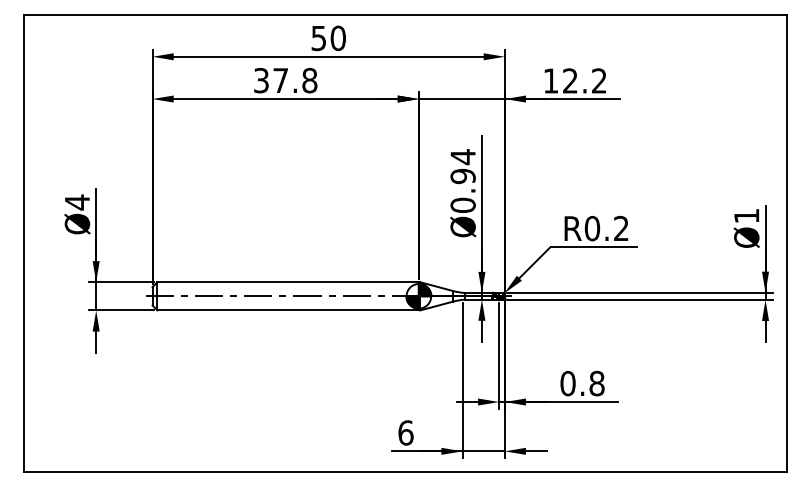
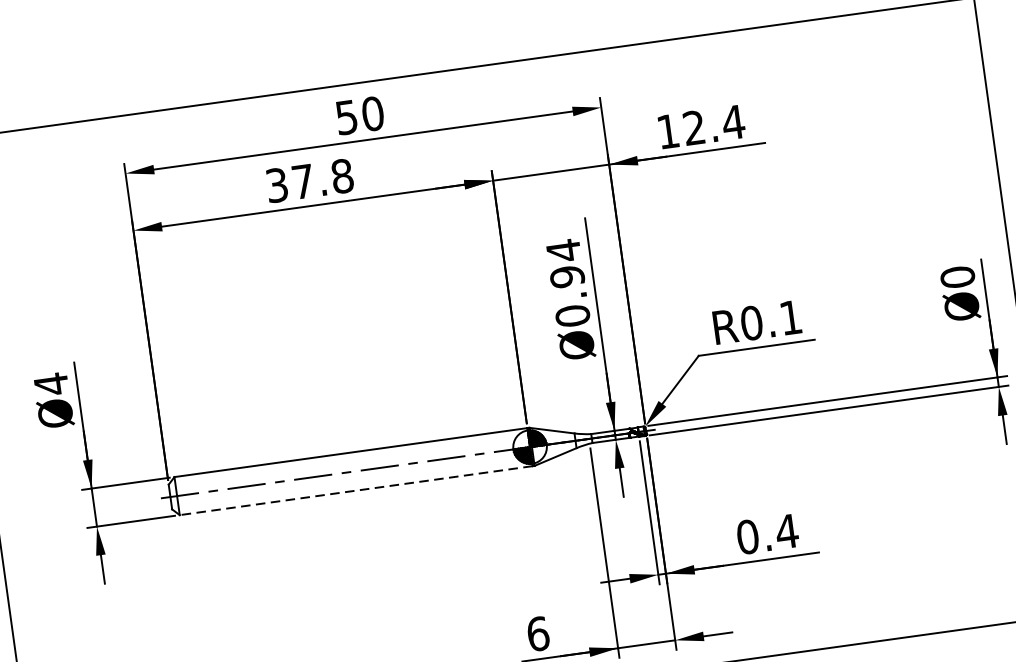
text: (599, 80) -> (733, 121), 12.2 -> 12.4
text: (746, 215) -> (957, 276), Ø1 -> Ø0
text: (621, 227) -> (790, 316), R0.2 -> R0.1
line: (288, 310) -> (356, 490), solid -> dashed
text: (597, 383) -> (787, 531), 0.8 -> 0.4

